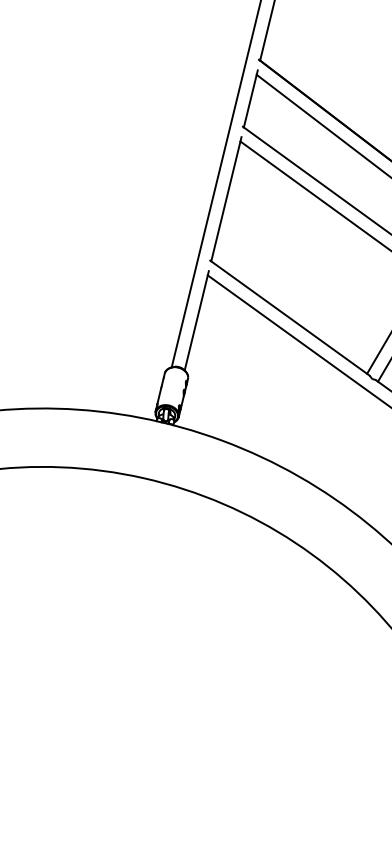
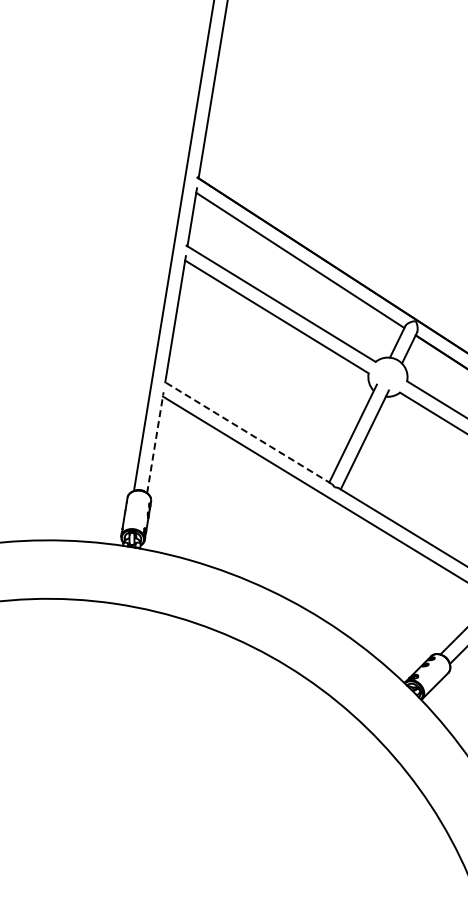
line: (289, 317) -> (247, 432), solid -> dashed
line: (196, 320) -> (155, 442), solid -> dashed

